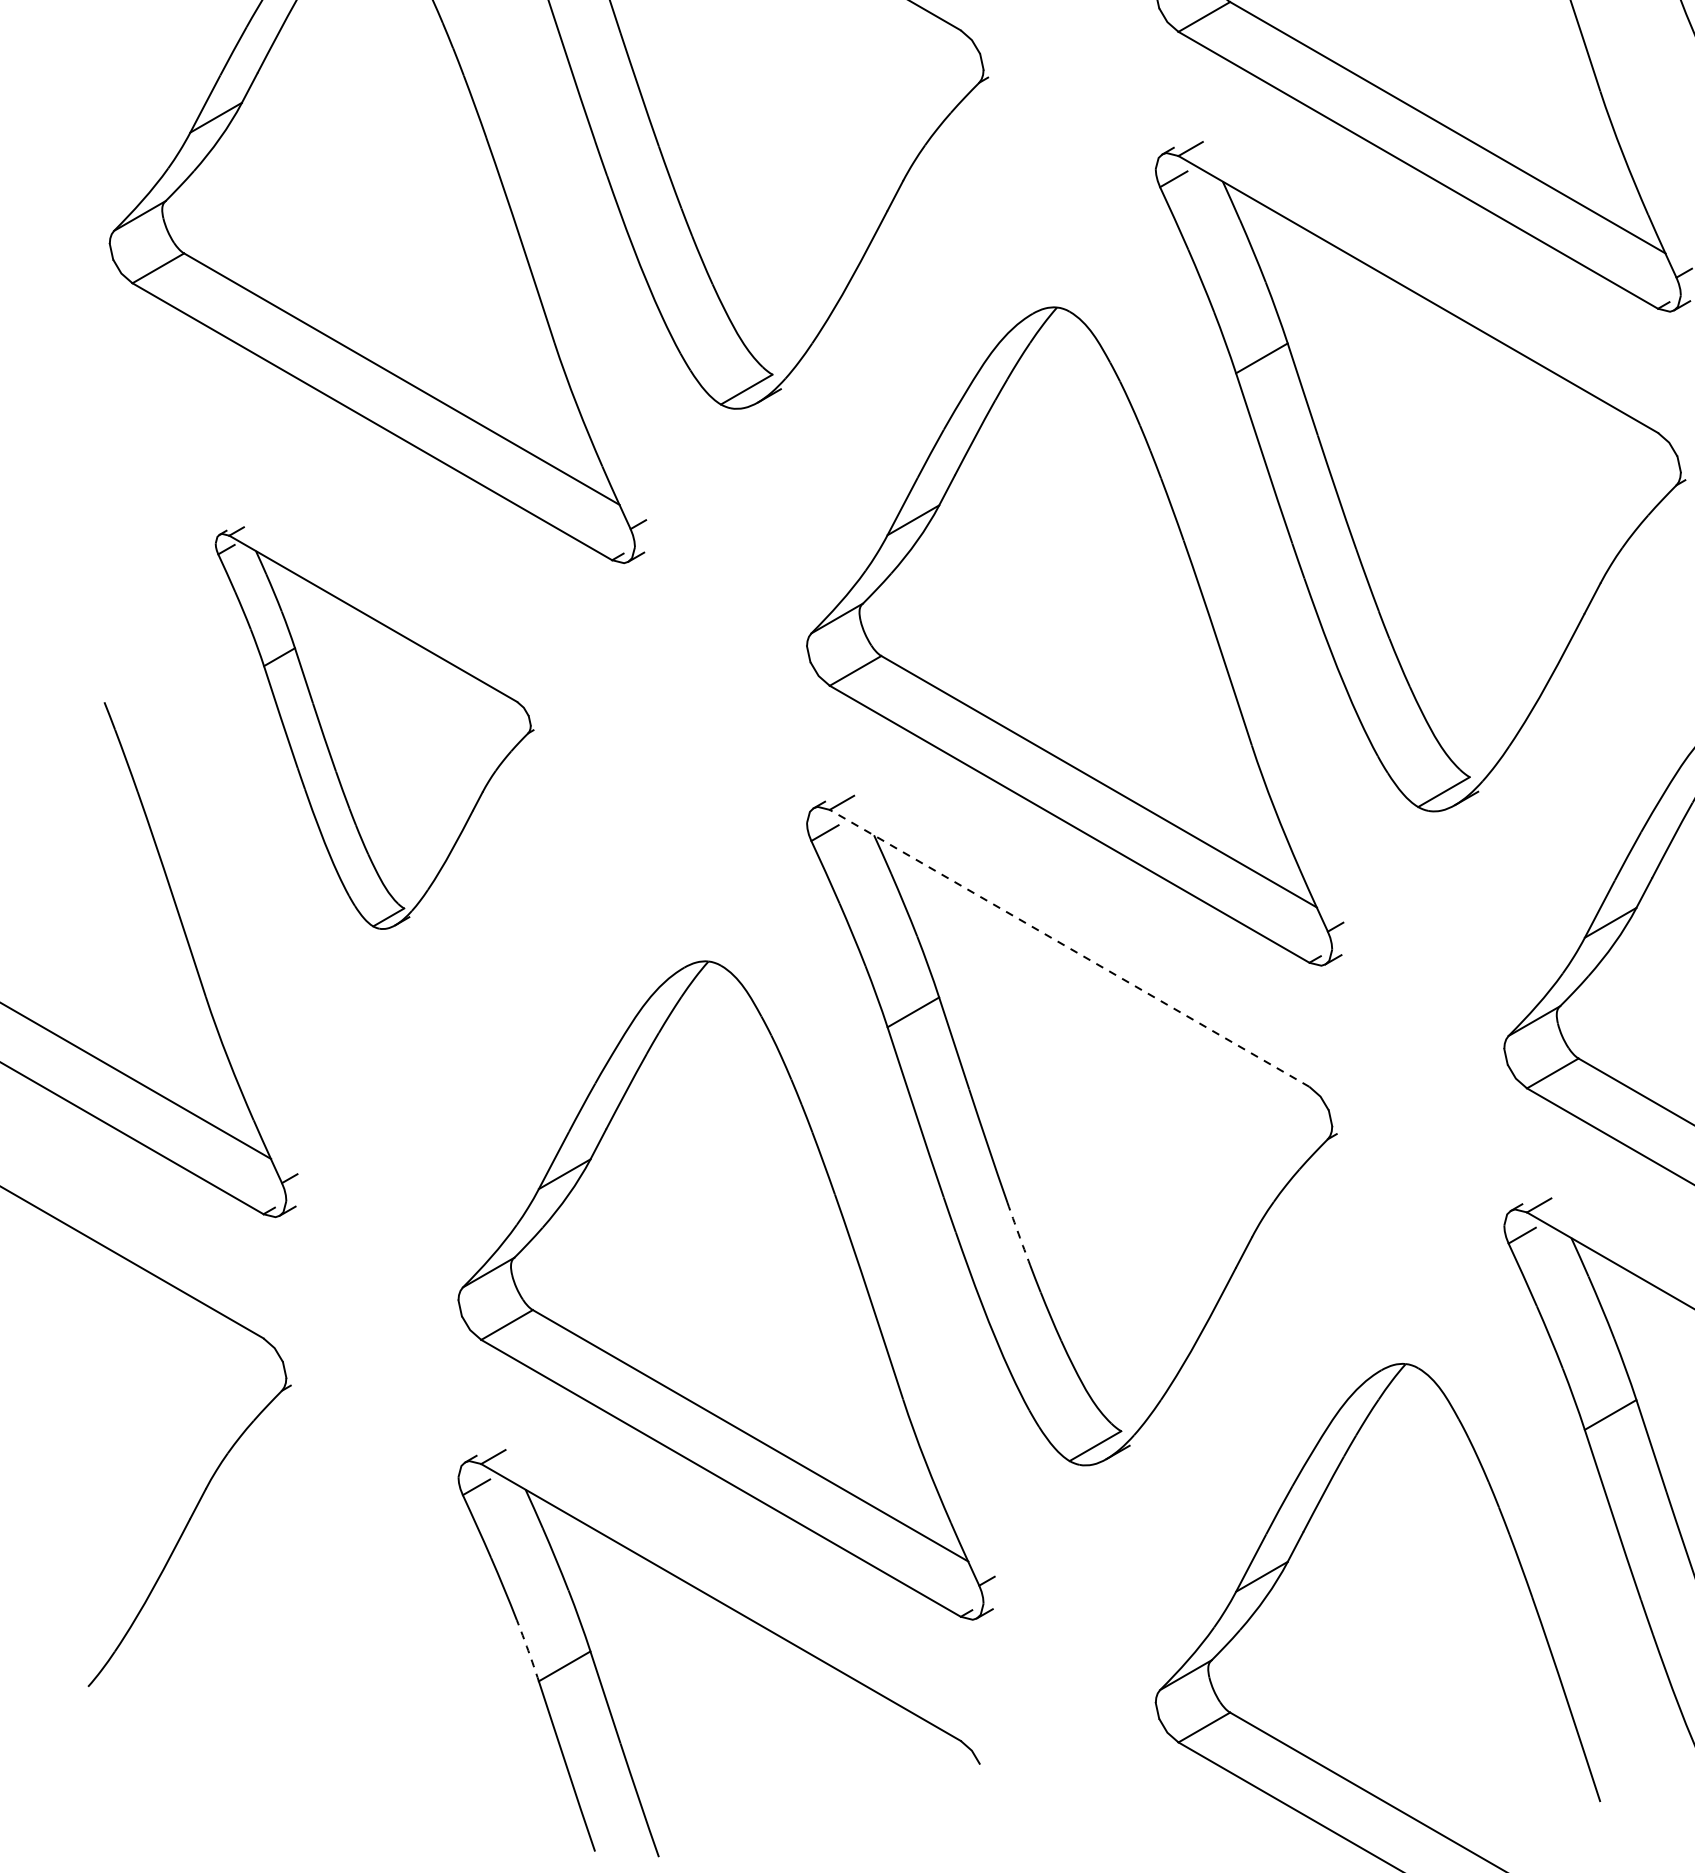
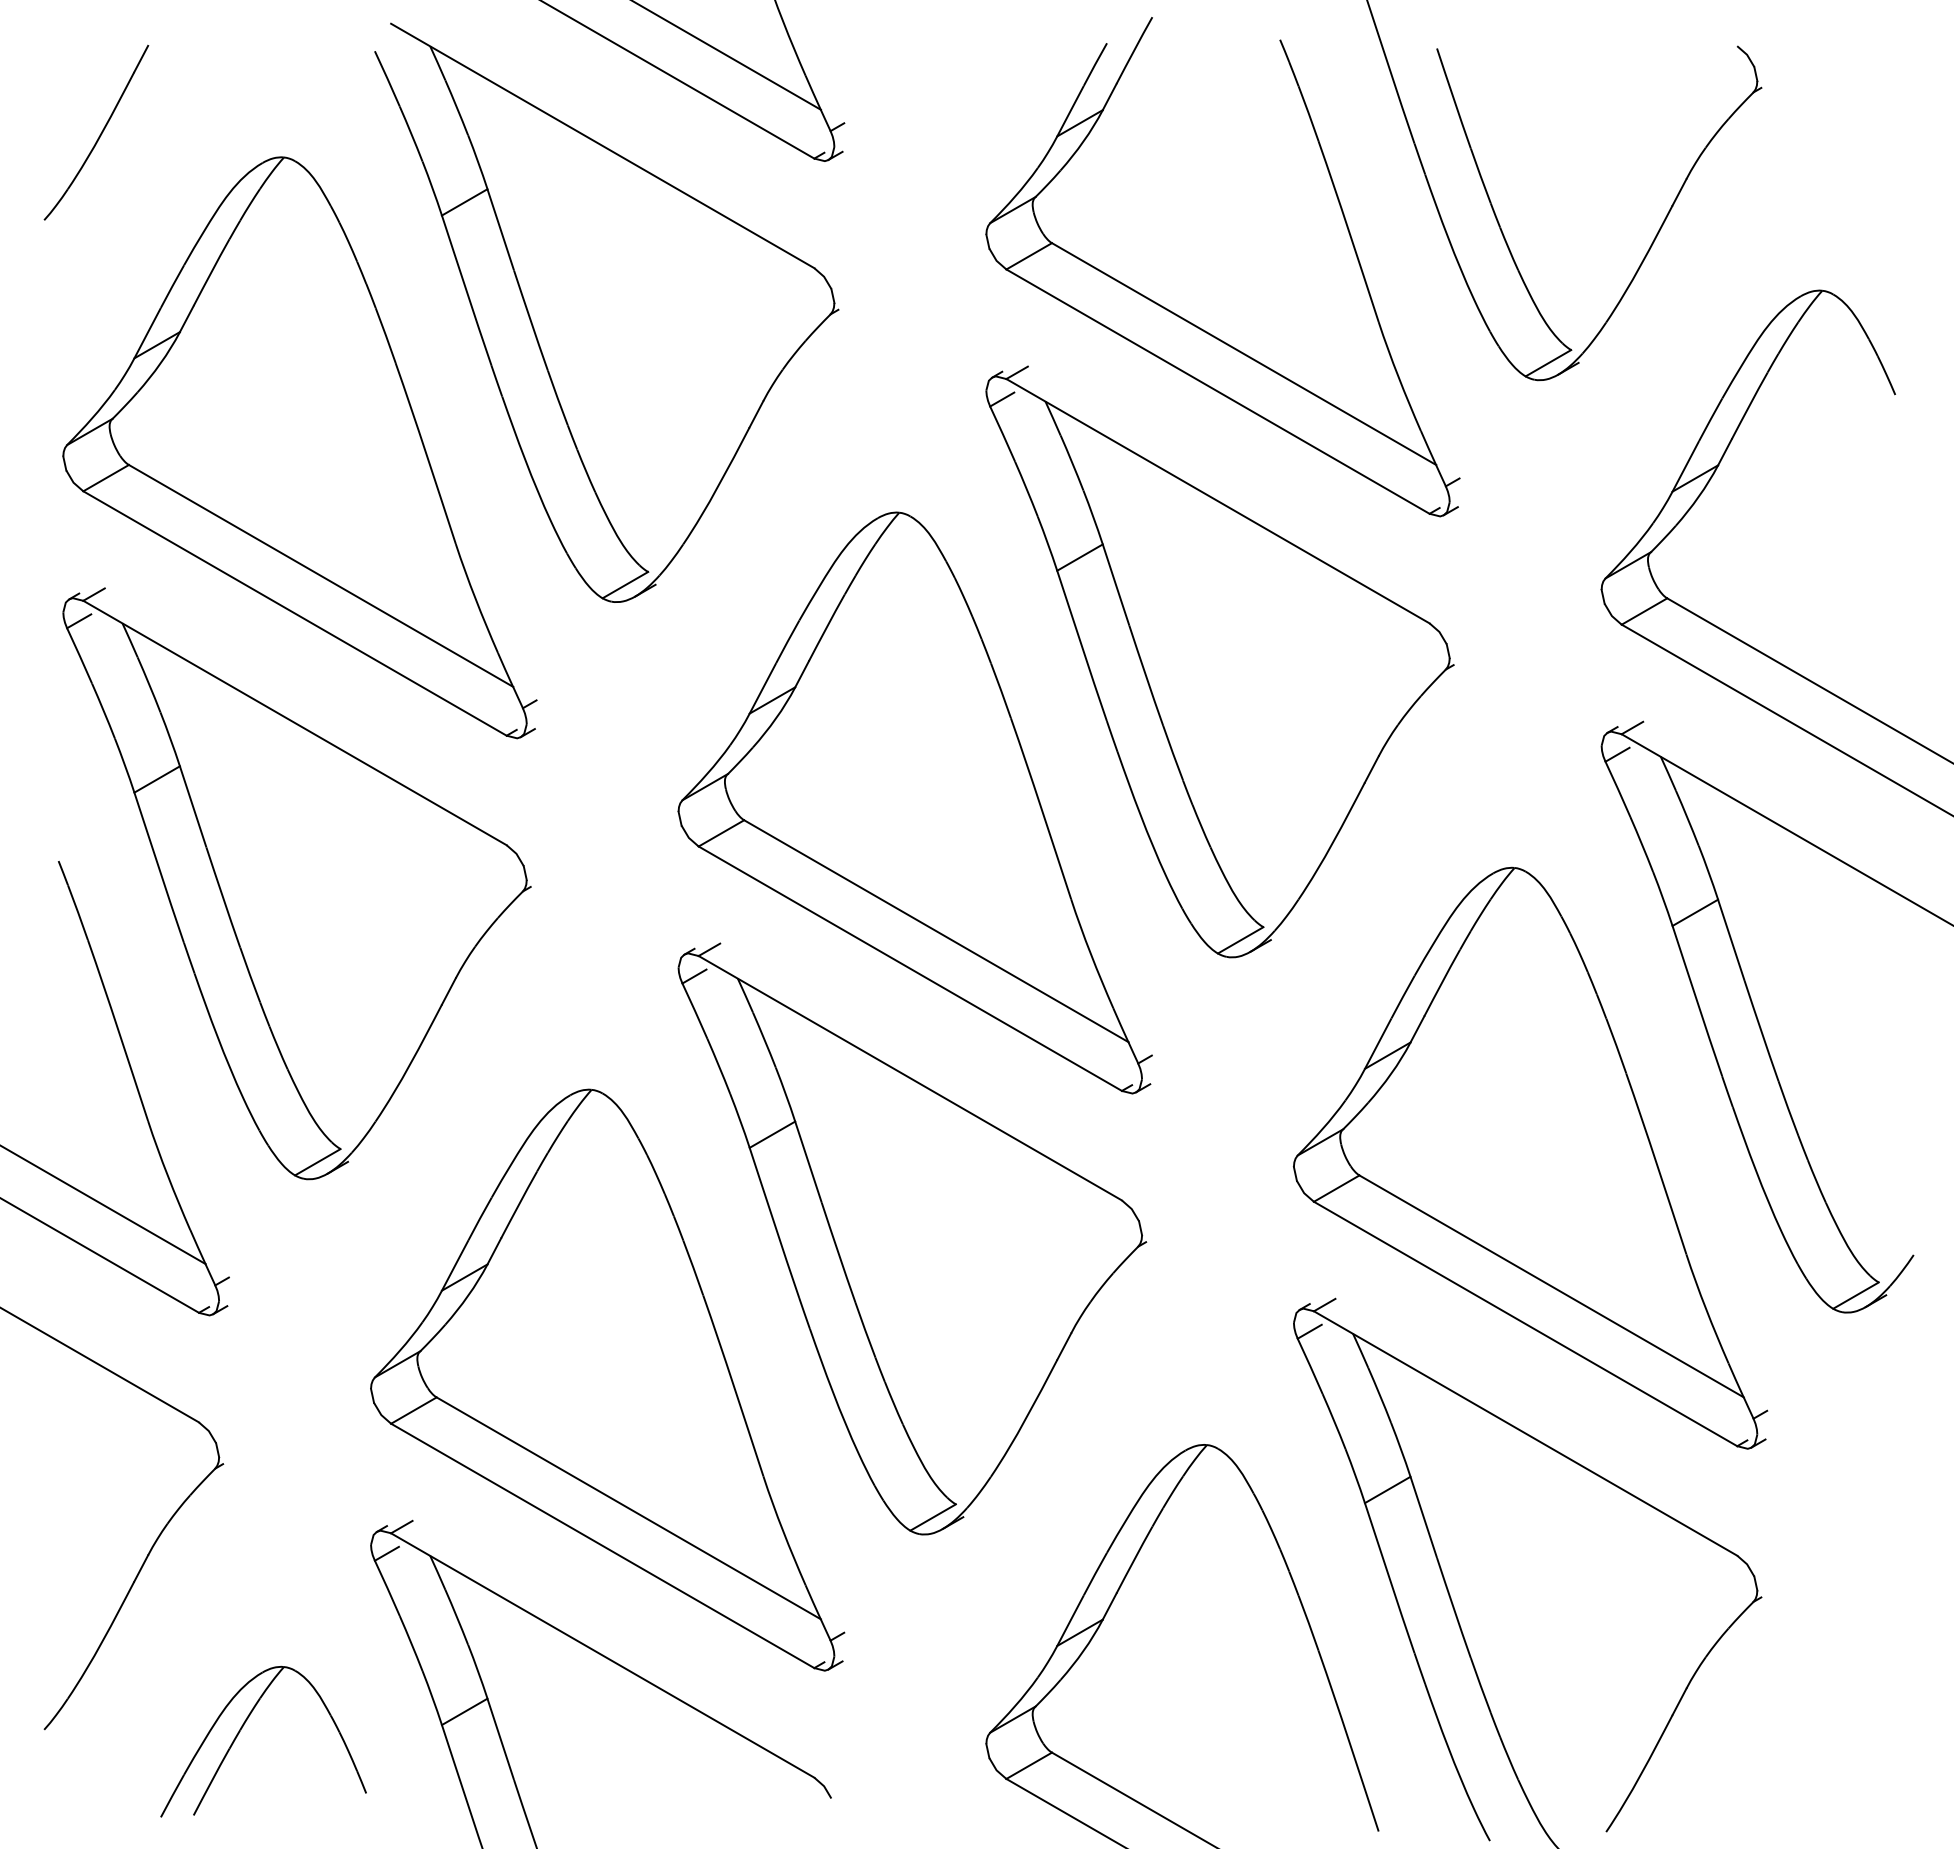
part: (374, 727) -> (296, 883), size x1.67
line: (1068, 947) -> (909, 1077), dashed -> solid
arc: (1018, 1234) -> (865, 1330), dashed -> solid
arc: (528, 1650) -> (432, 1697), dashed -> solid
part: (311, 1687) -> (241, 1730), added

